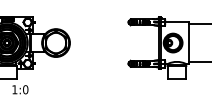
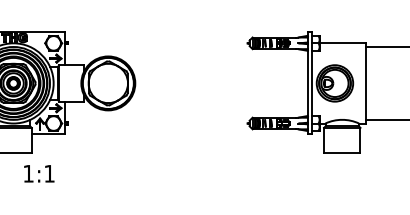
text: (25, 89) -> (49, 173), 1:0 -> 1:1

